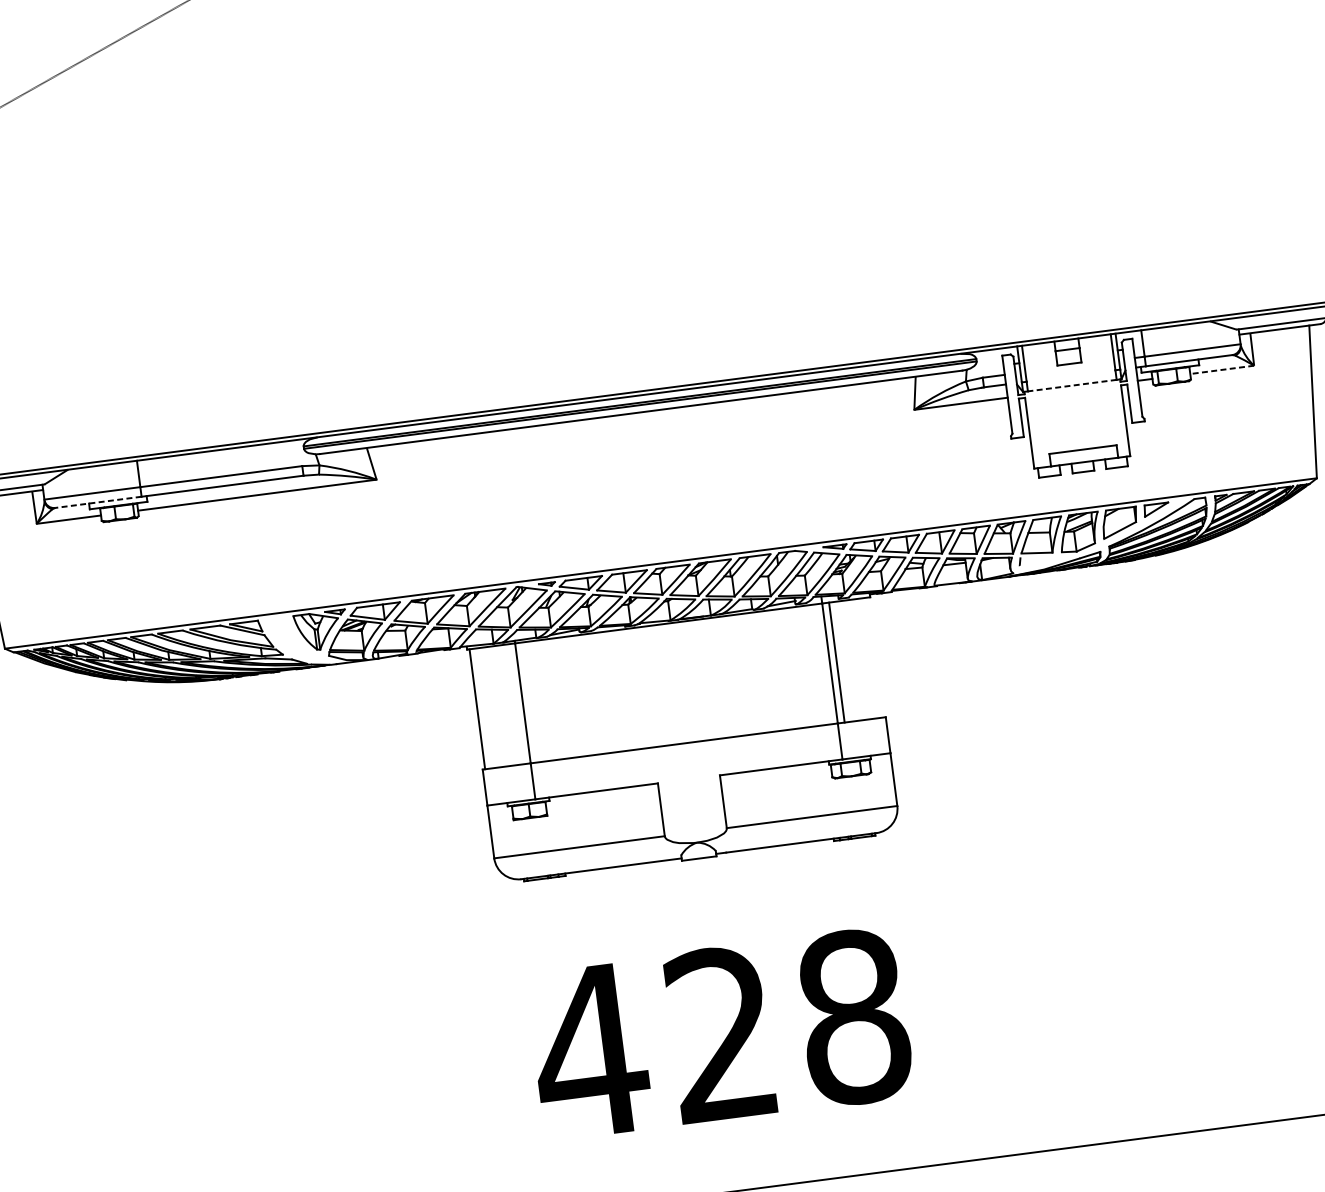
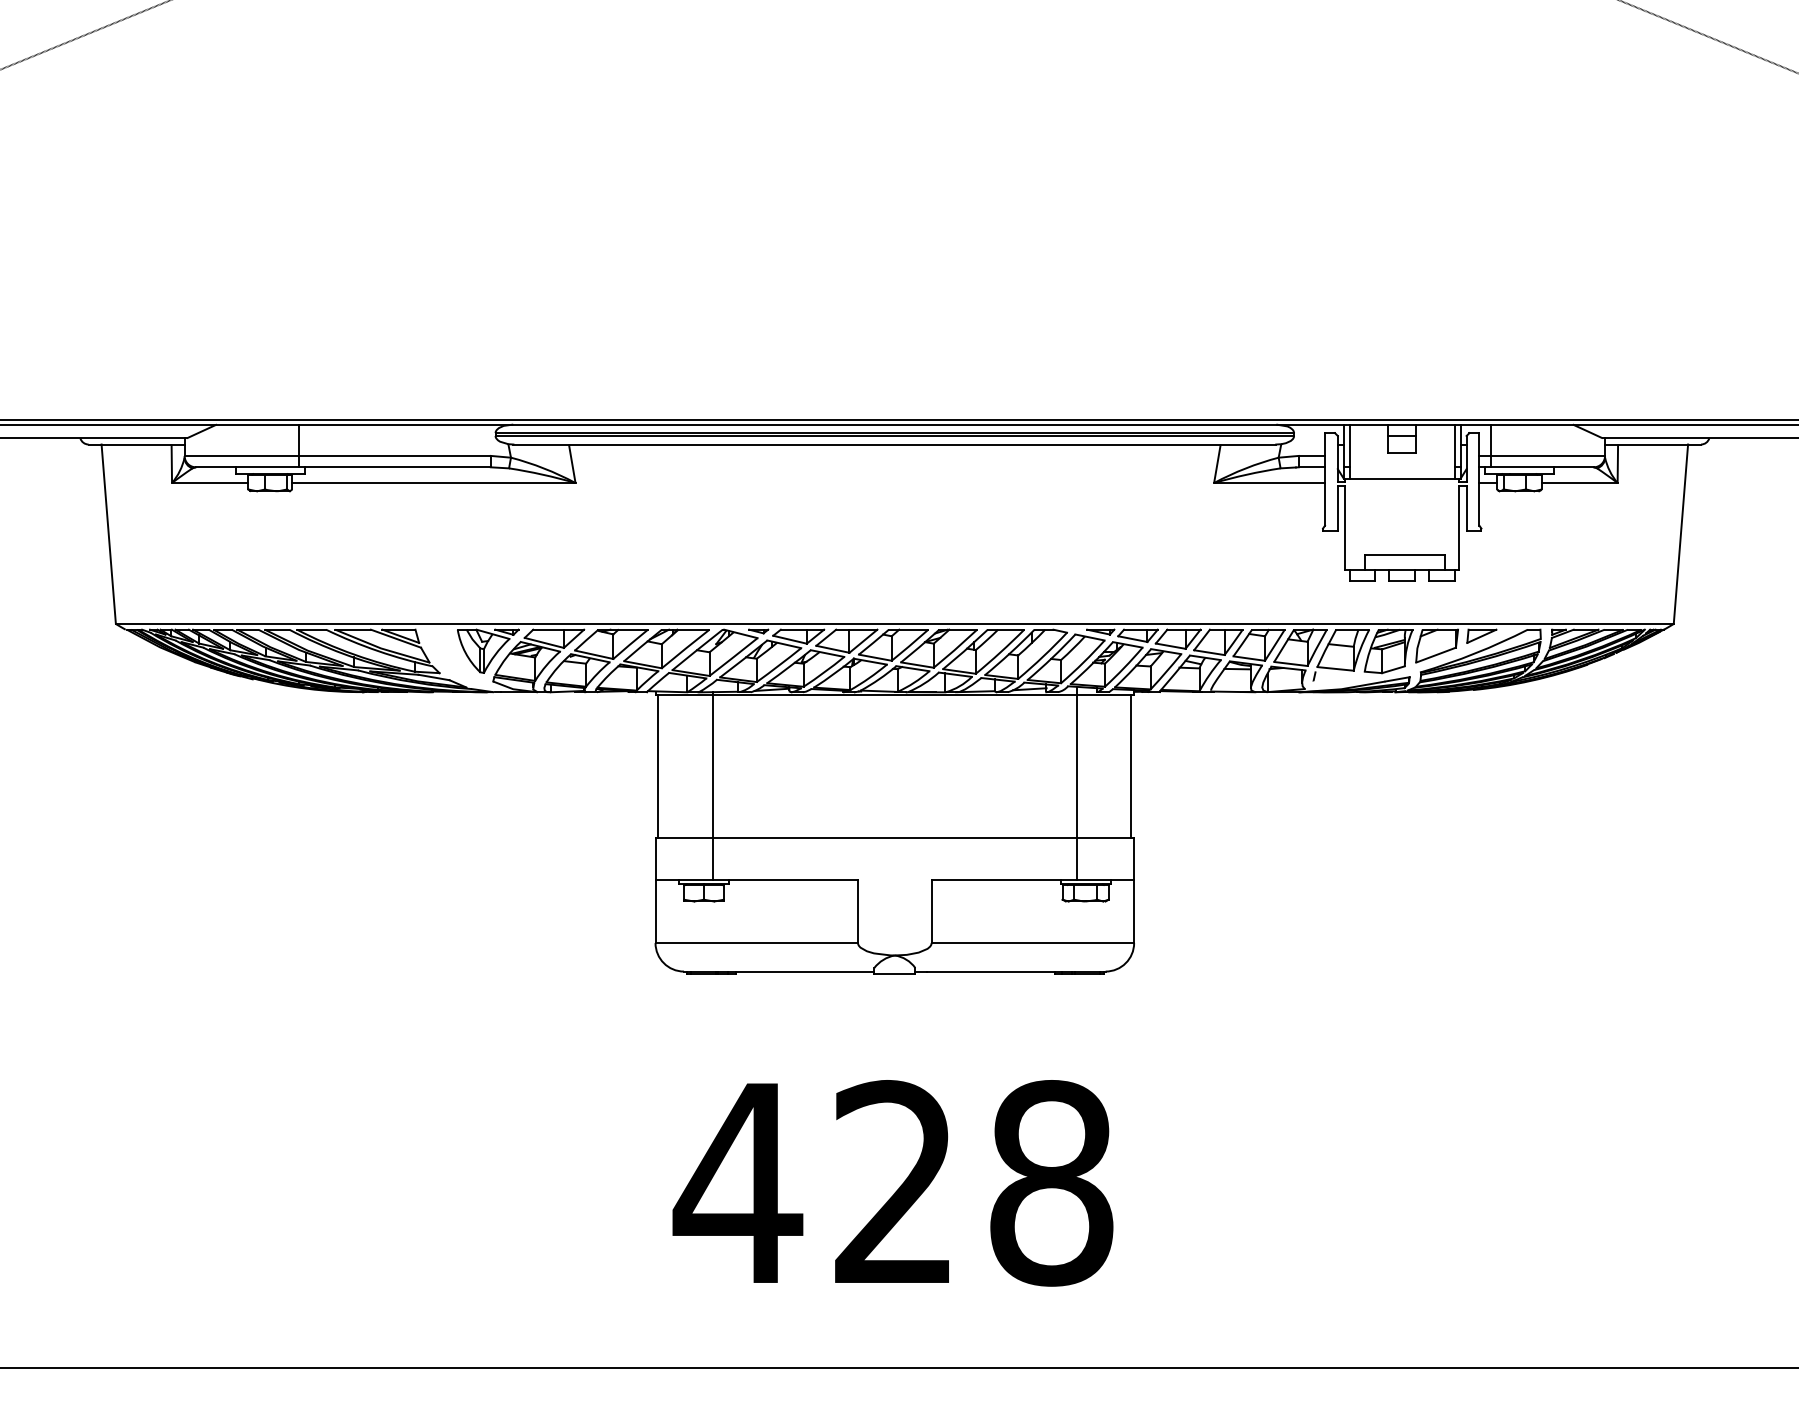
line: (1222, 370) -> (1579, 483), dashed -> solid
line: (1072, 385) -> (1402, 478), dashed -> solid
line: (97, 502) -> (246, 467), dashed -> solid
line: (837, 662) -> (1131, 766), moved

